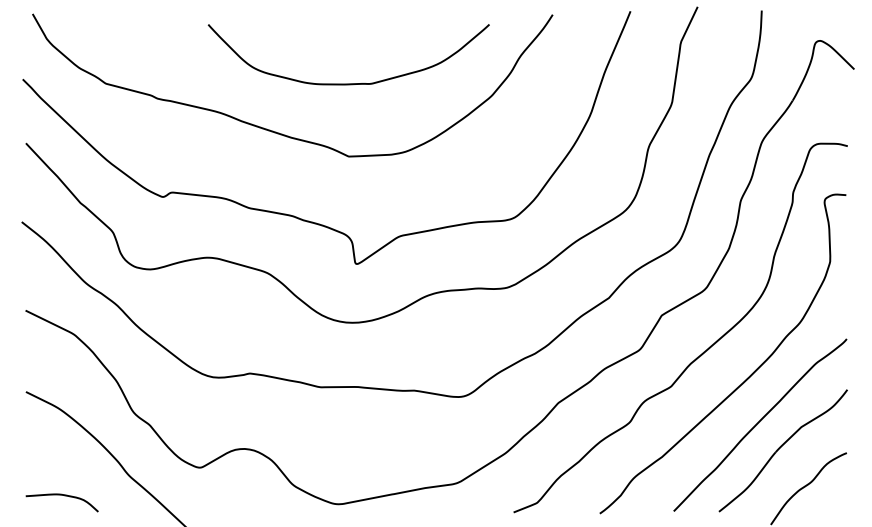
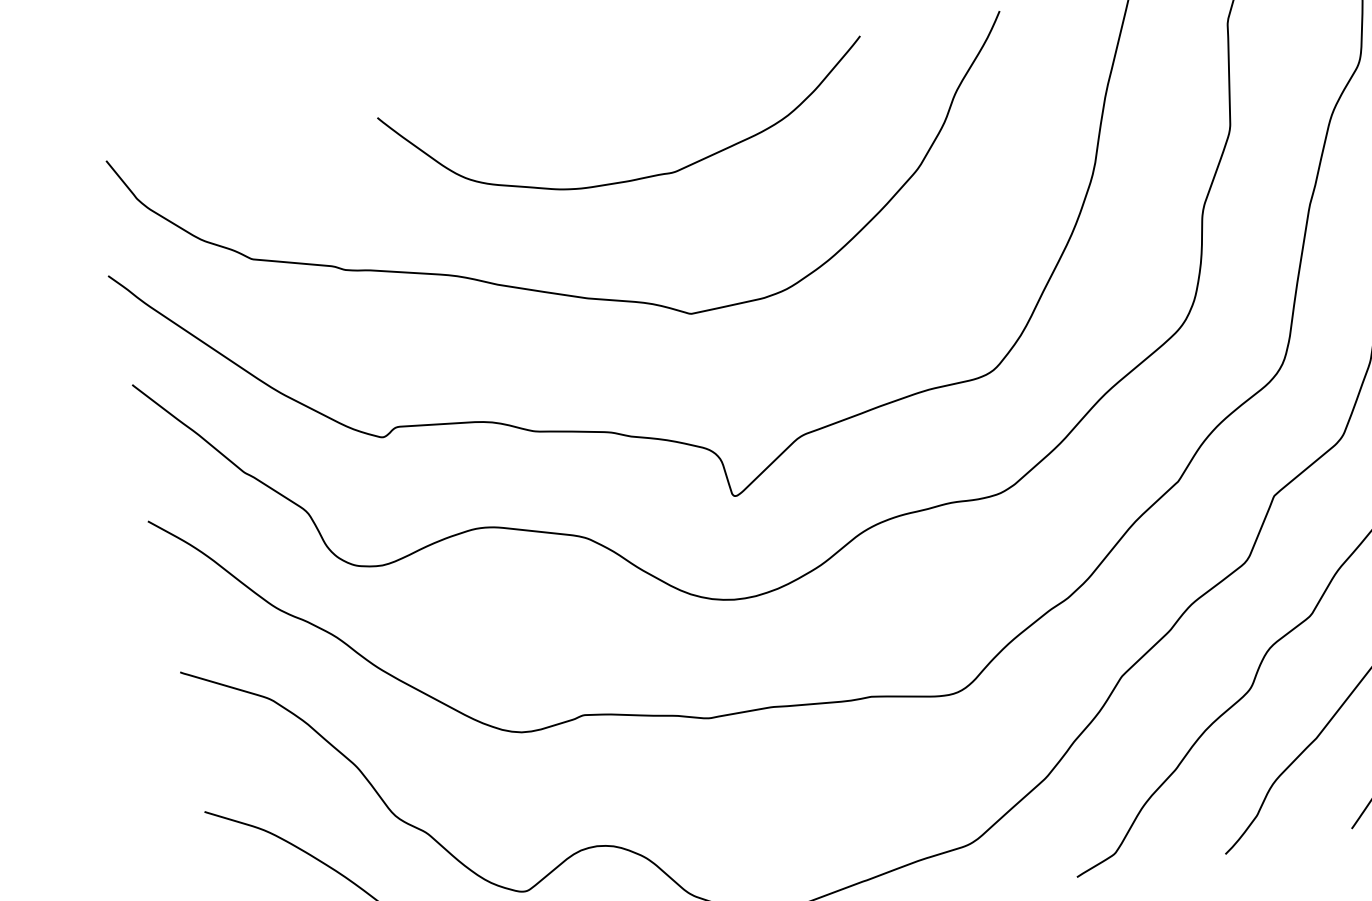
curve: (348, 83) -> (635, 178), moved

